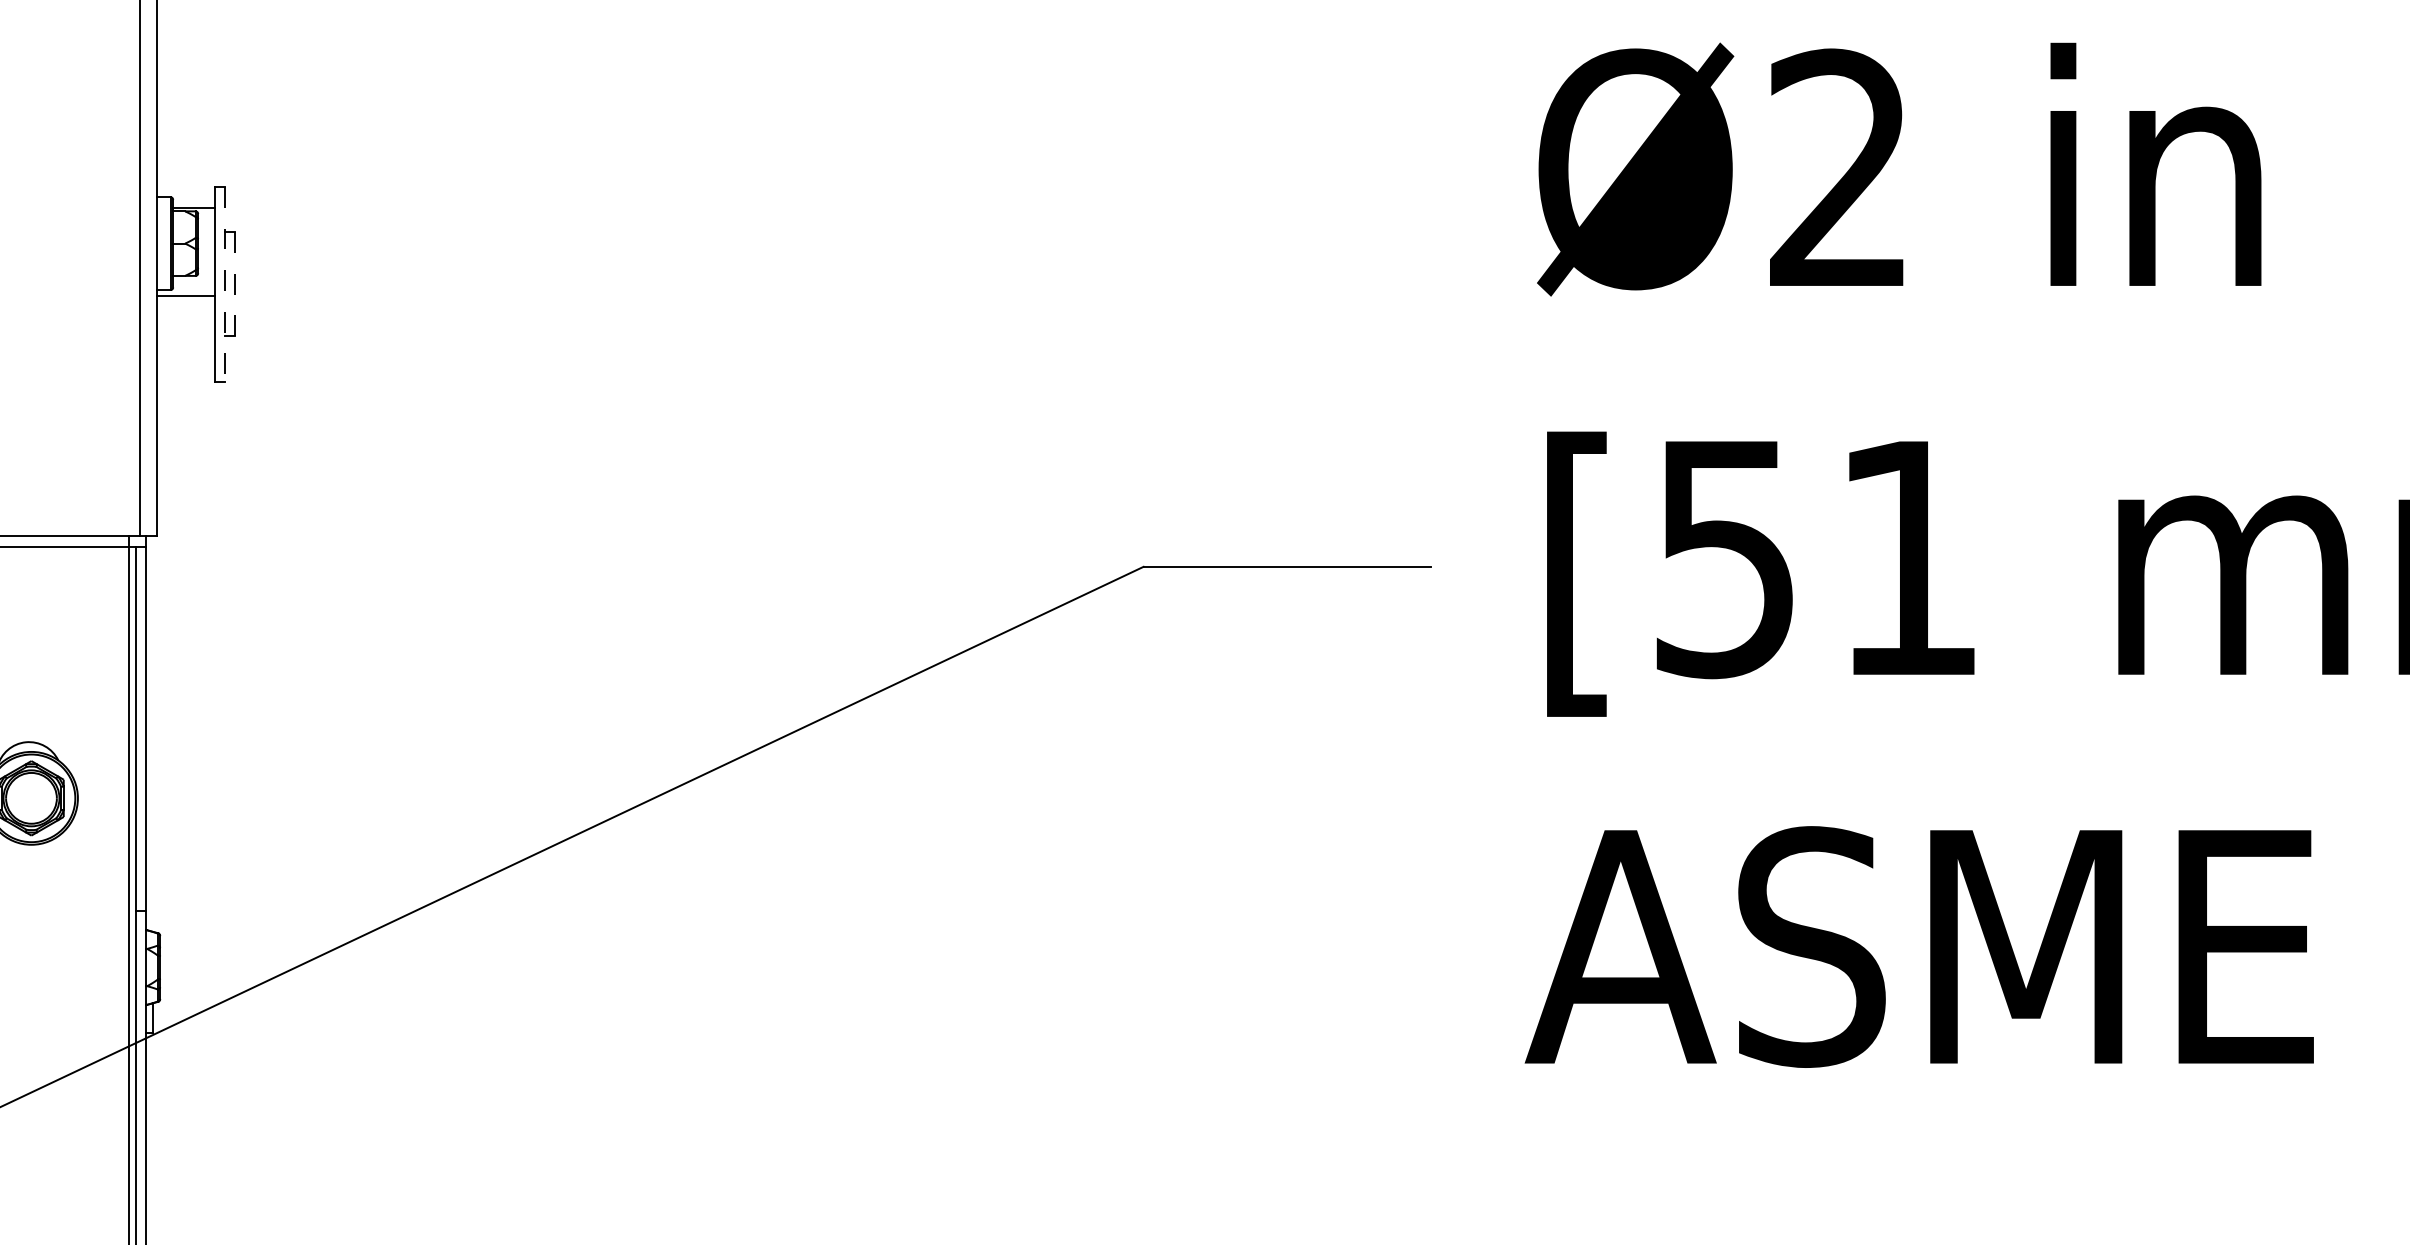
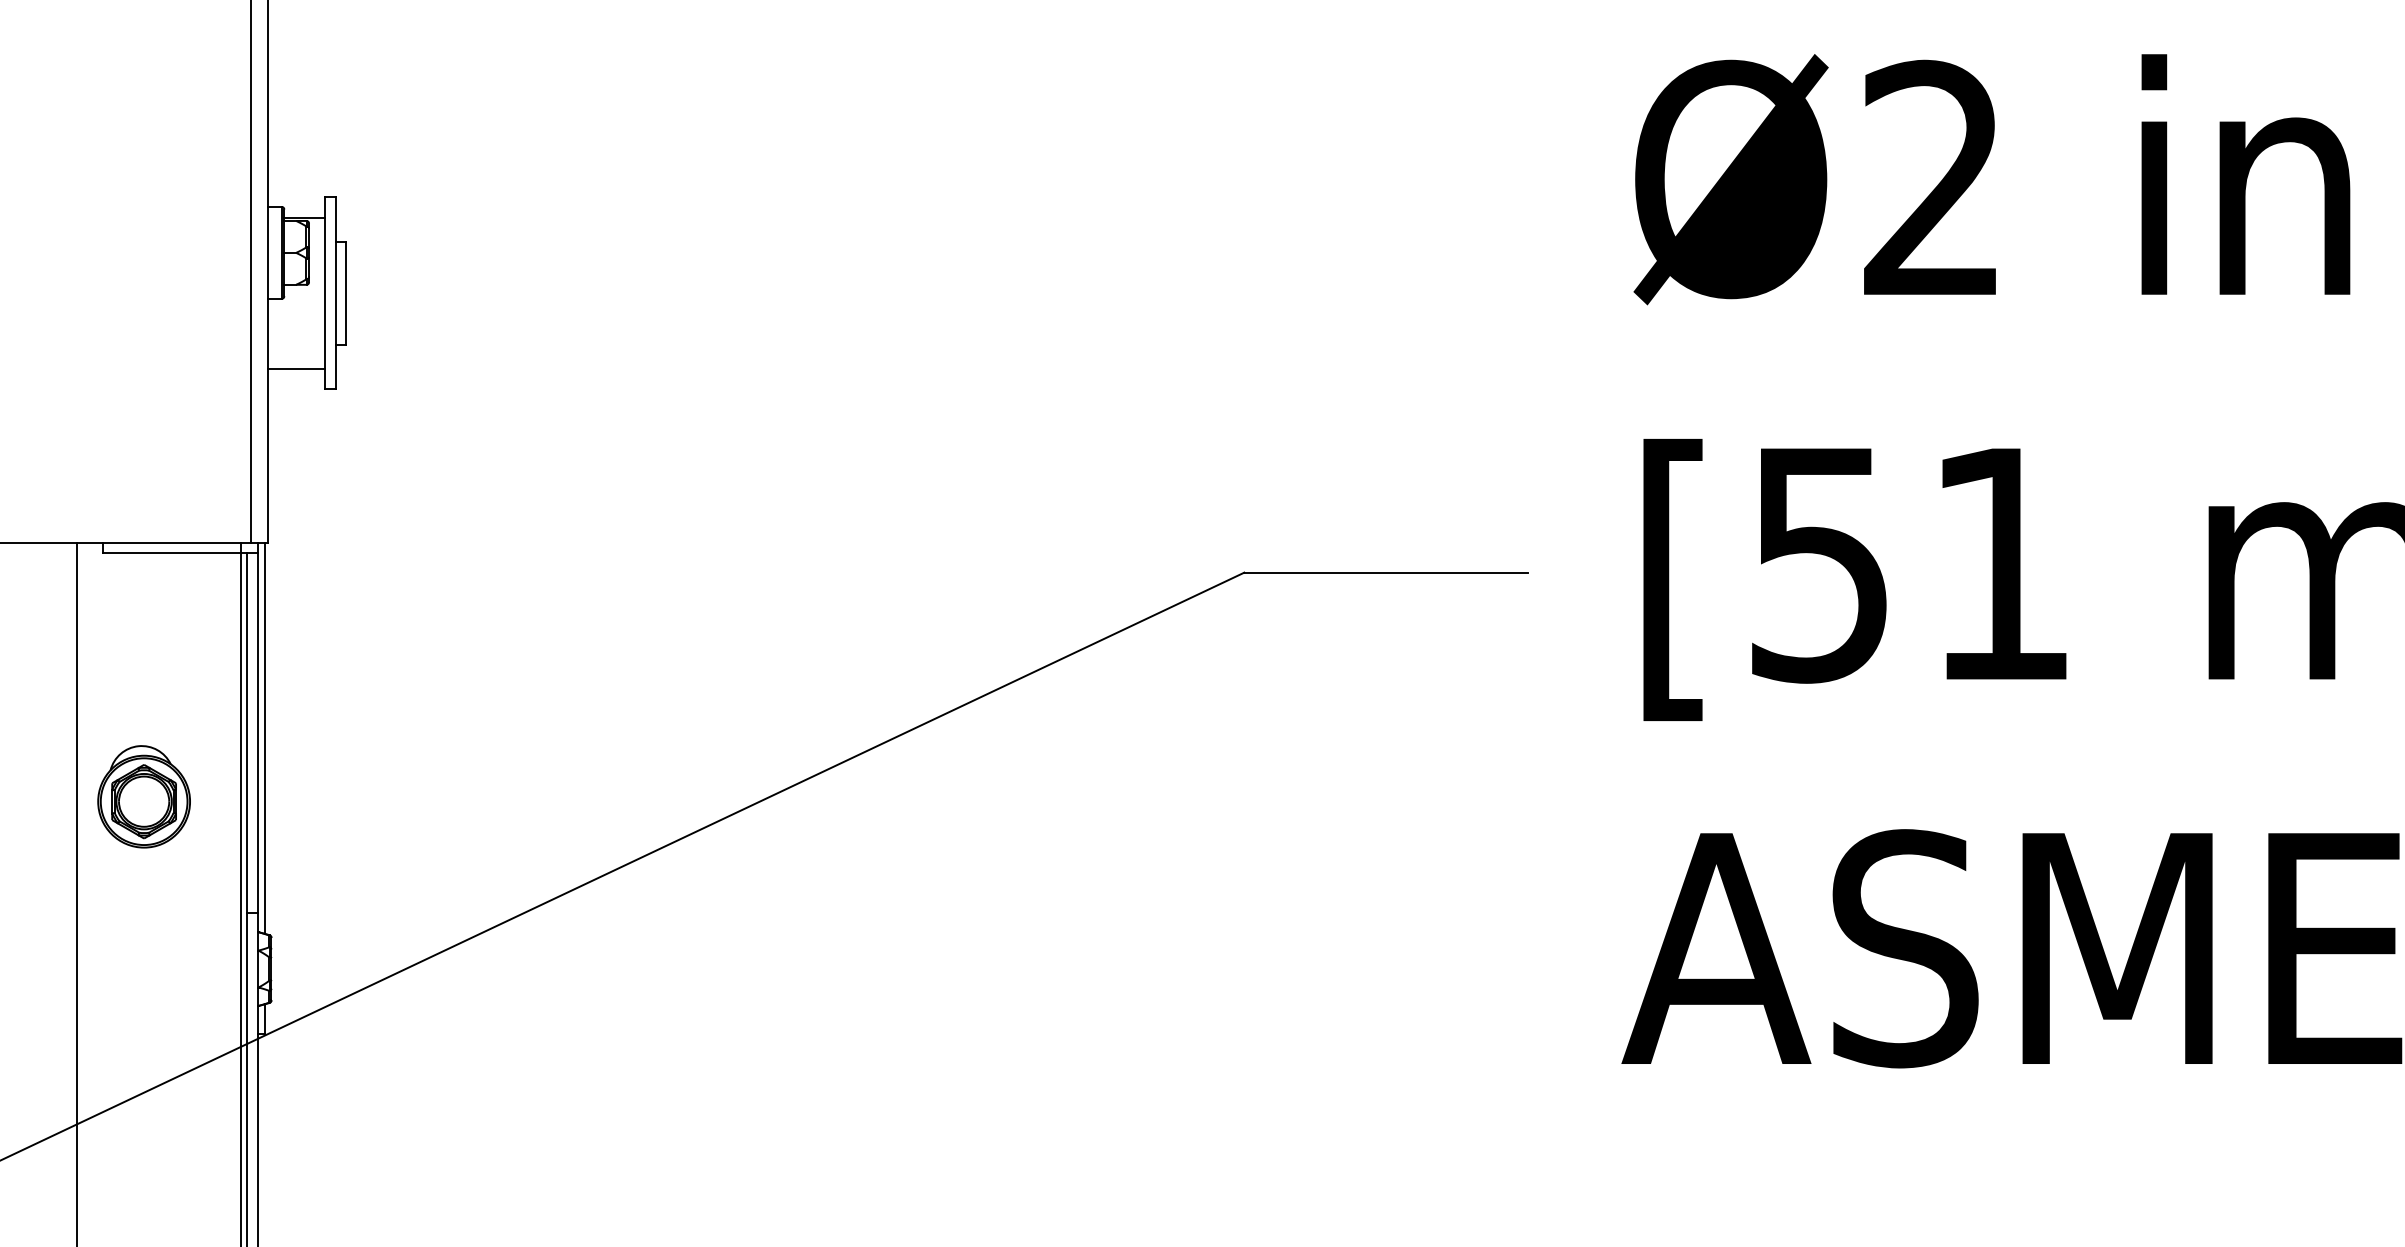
line: (224, 284) -> (335, 293), dashed -> solid
line: (235, 284) -> (345, 293), dashed -> solid
line: (185, 295) -> (296, 368), moved
line: (153, 733) -> (264, 737), added

